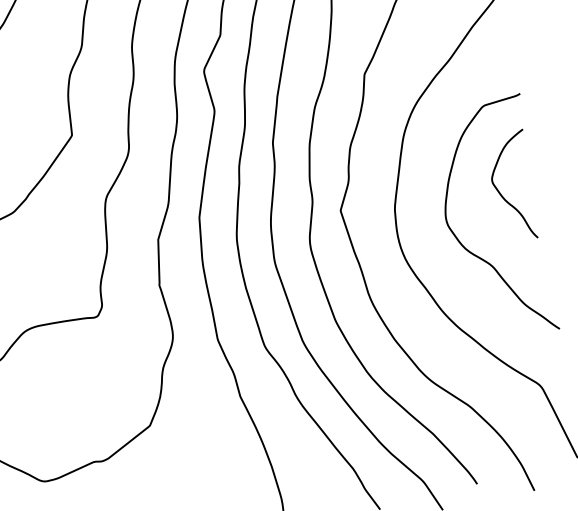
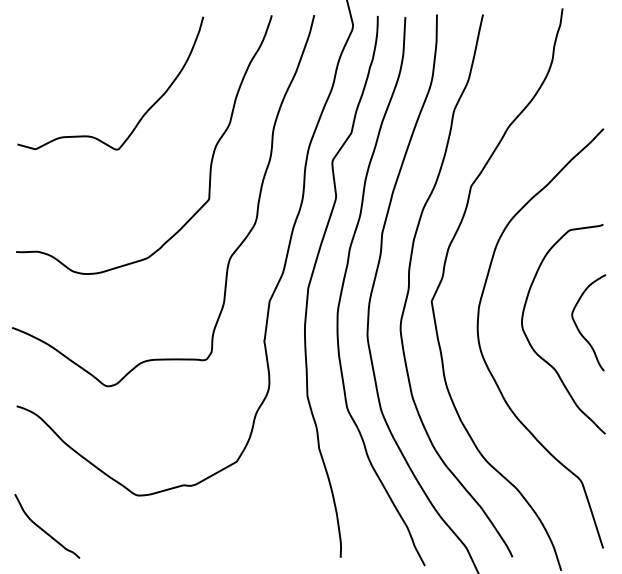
curve: (501, 193) -> (578, 327), moved

